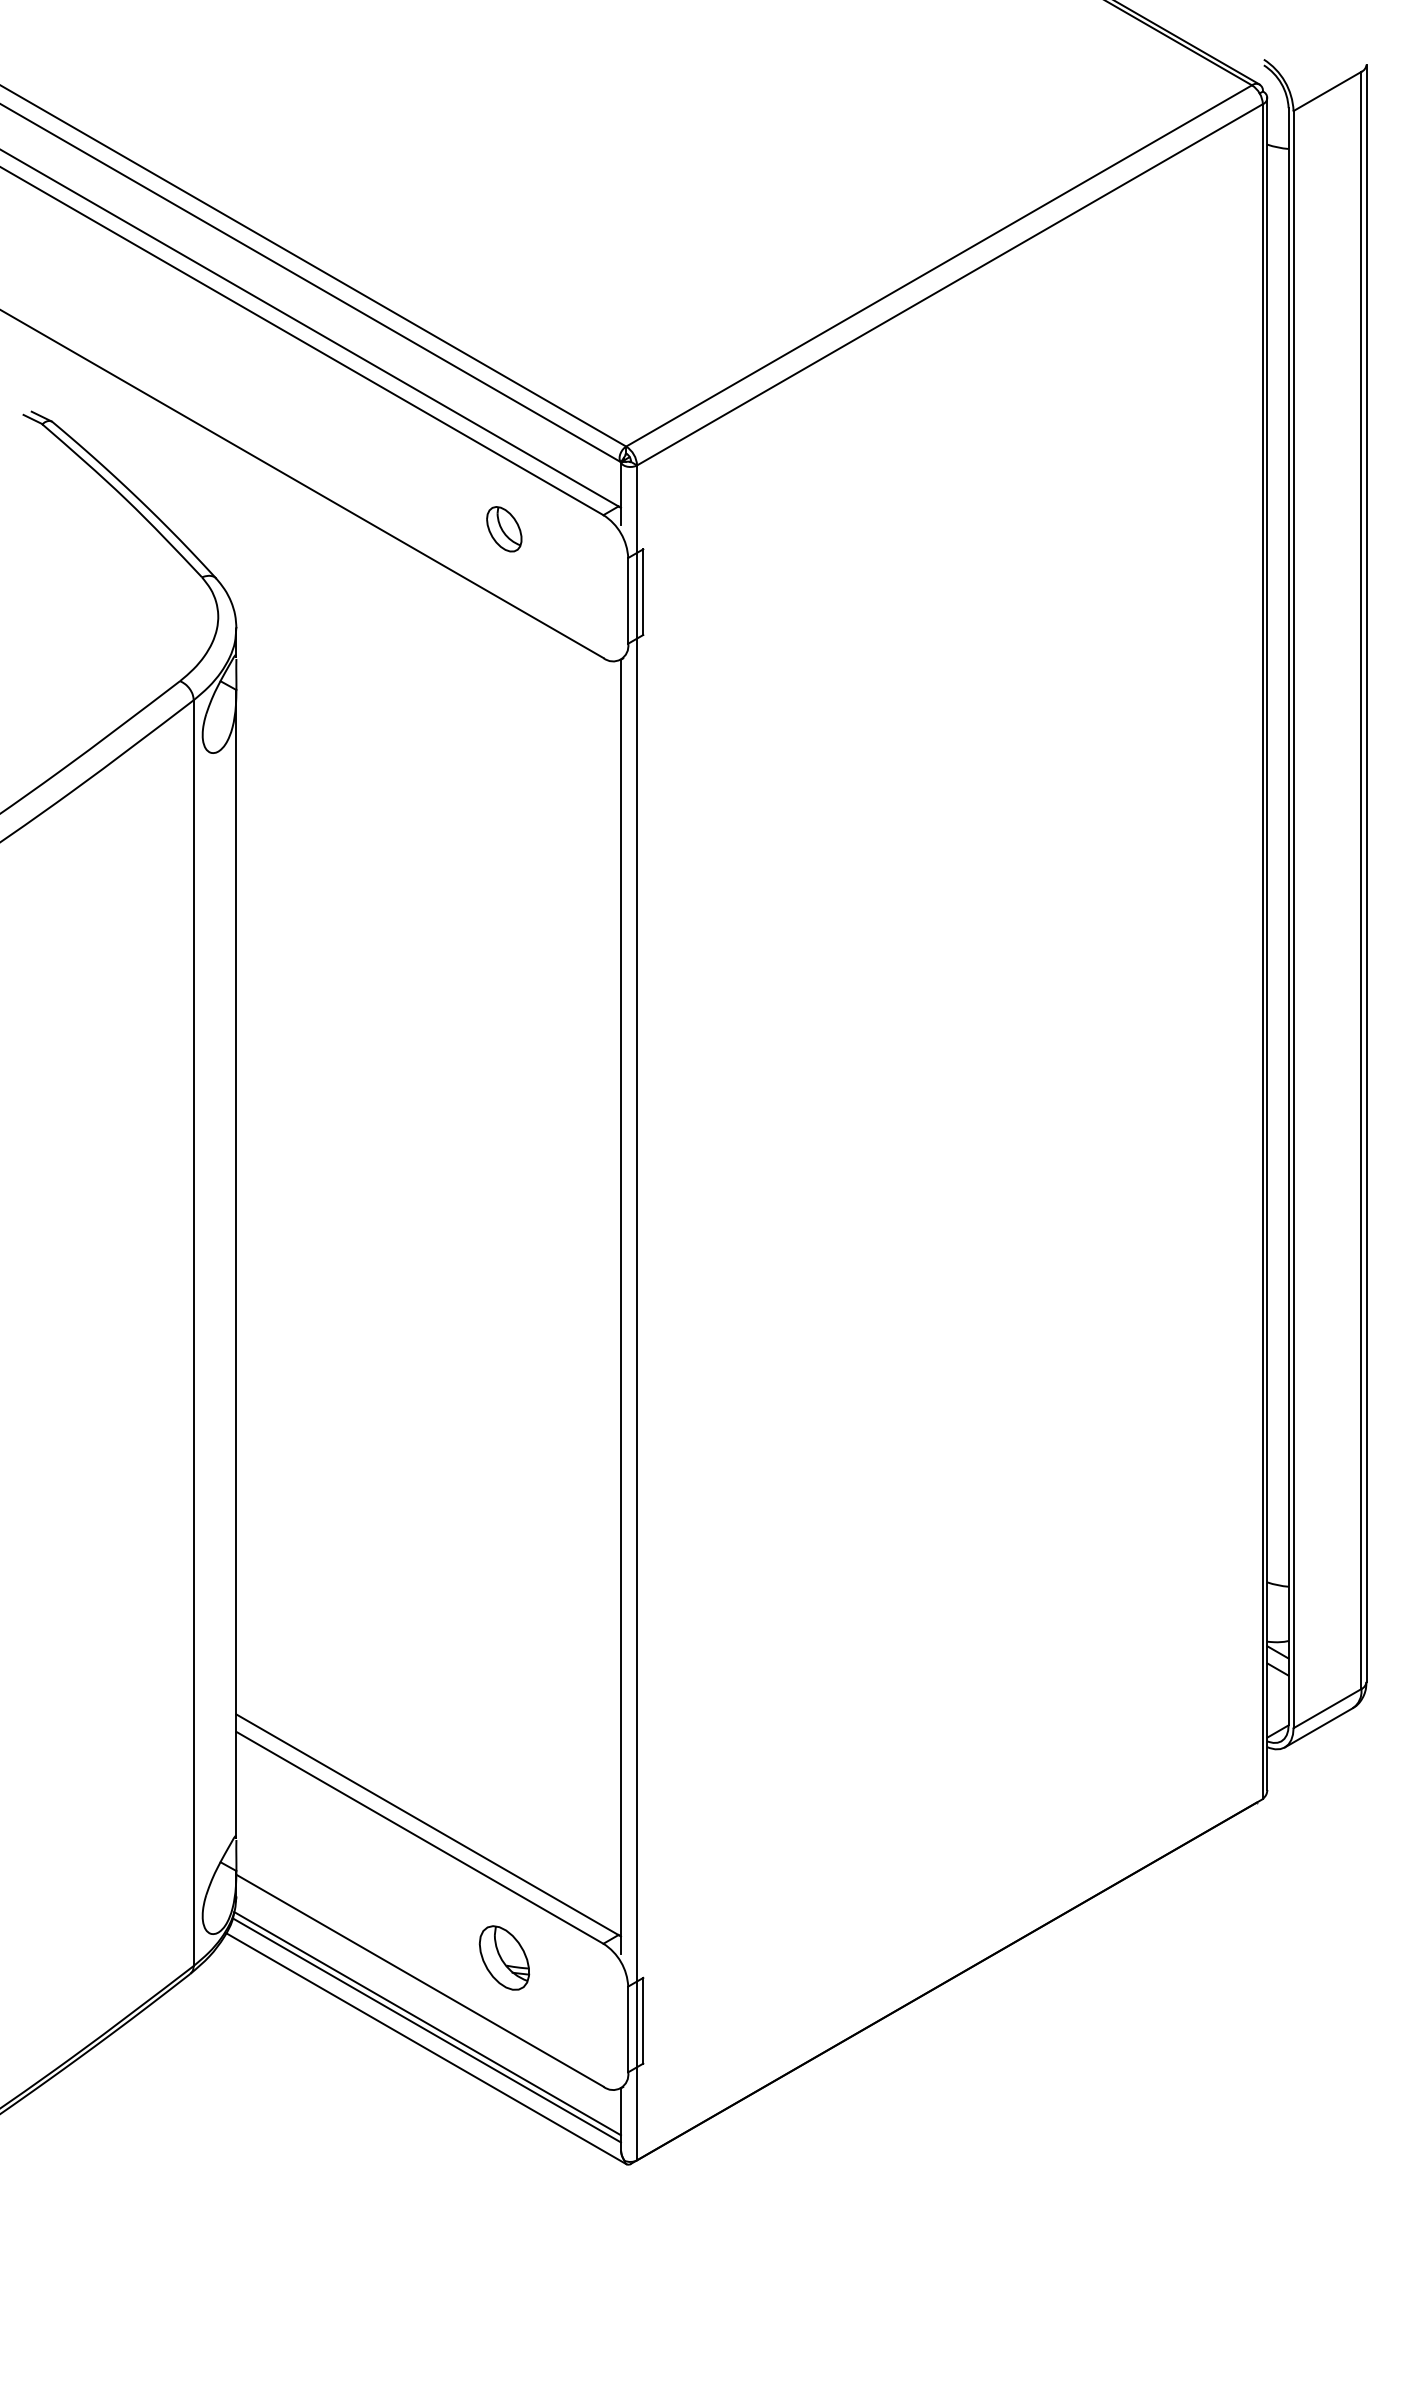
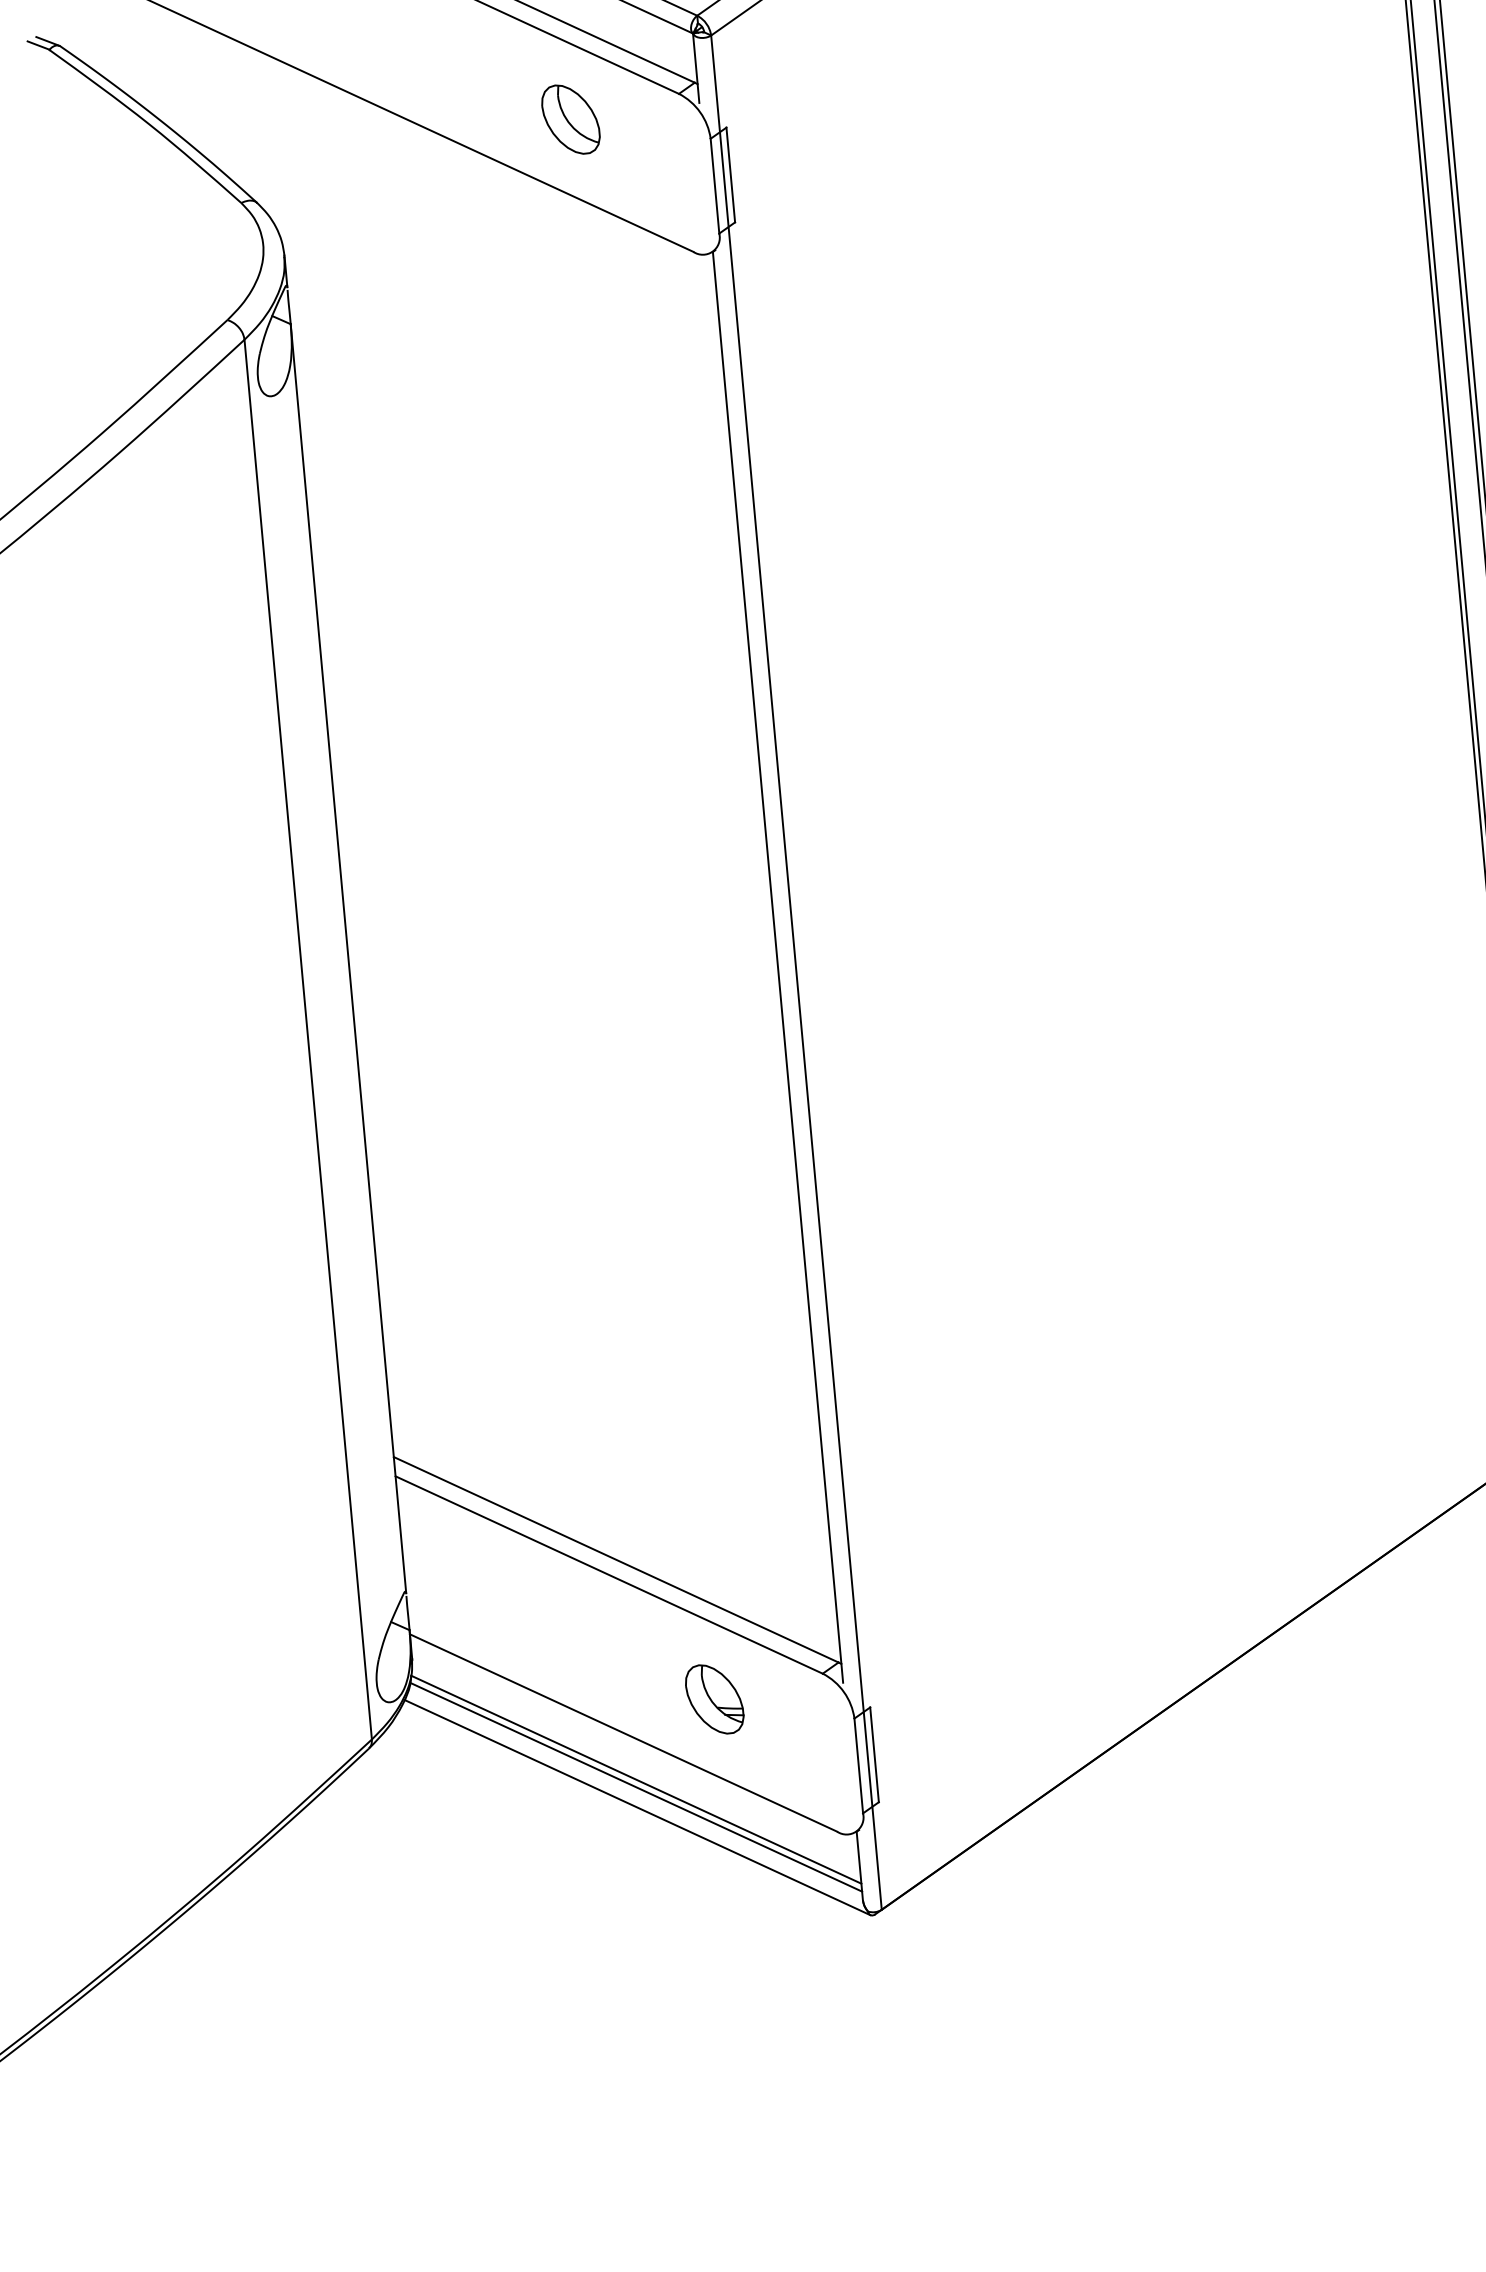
part: (503, 528) -> (569, 118), size x1.43

